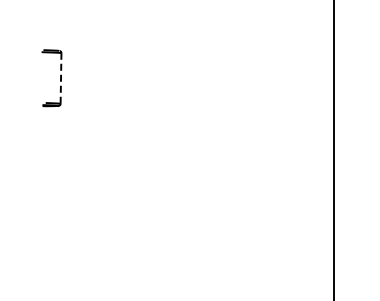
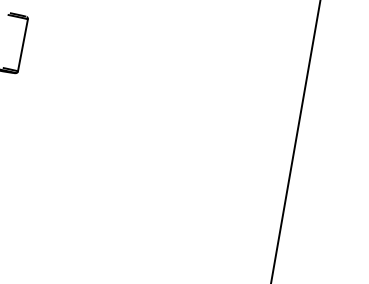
line: (61, 77) -> (23, 44), dashed -> solid

